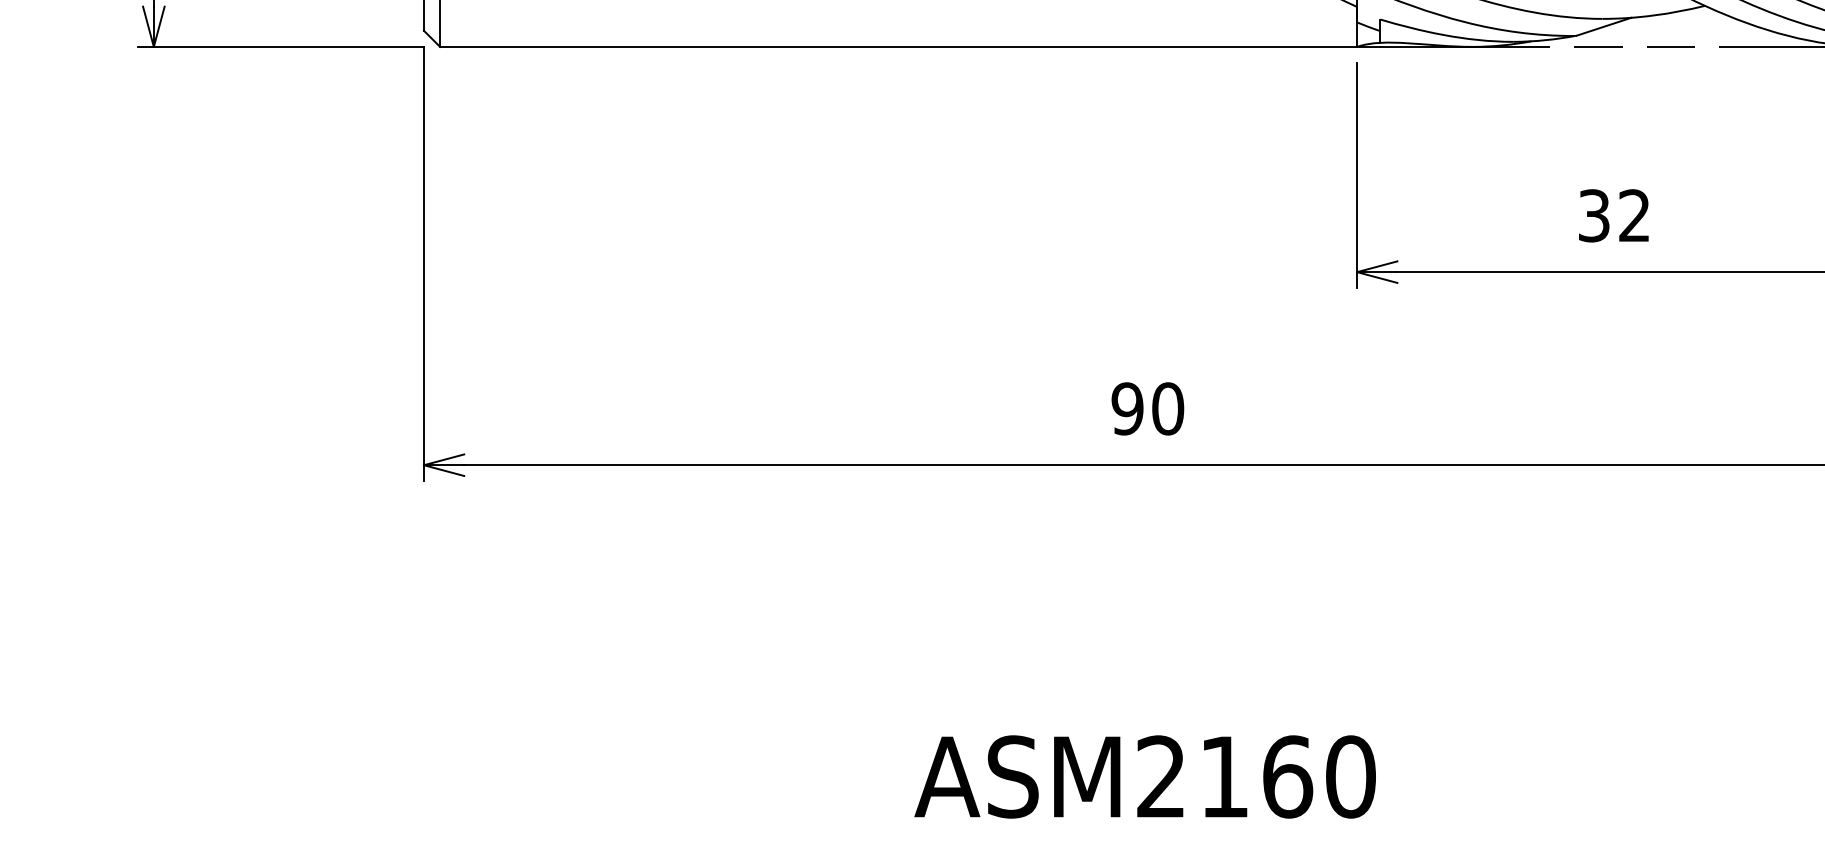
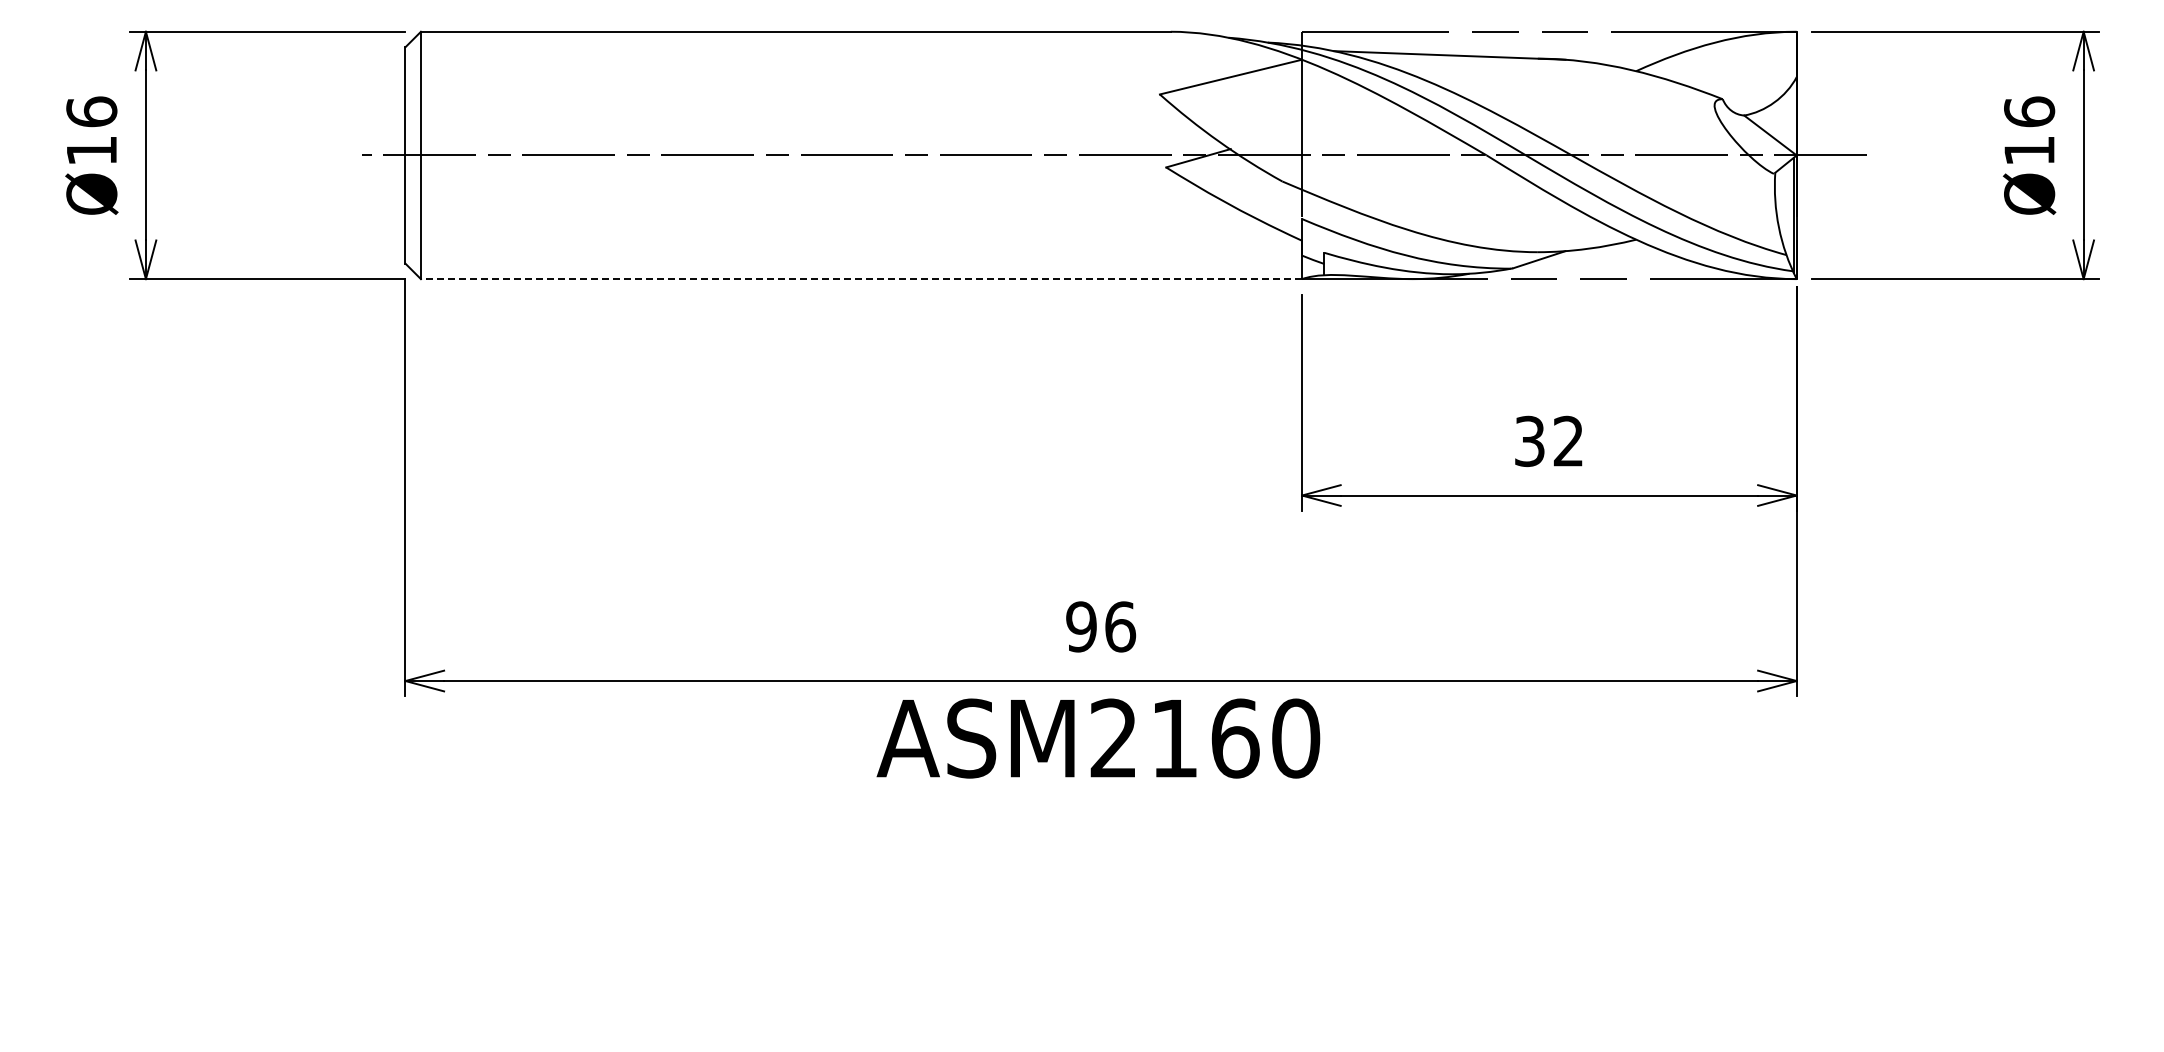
line: (898, 47) -> (861, 279), solid -> dashed
text: (1168, 408) -> (1120, 626), 90 -> 96
text: (1145, 776) -> (1098, 738), moved

